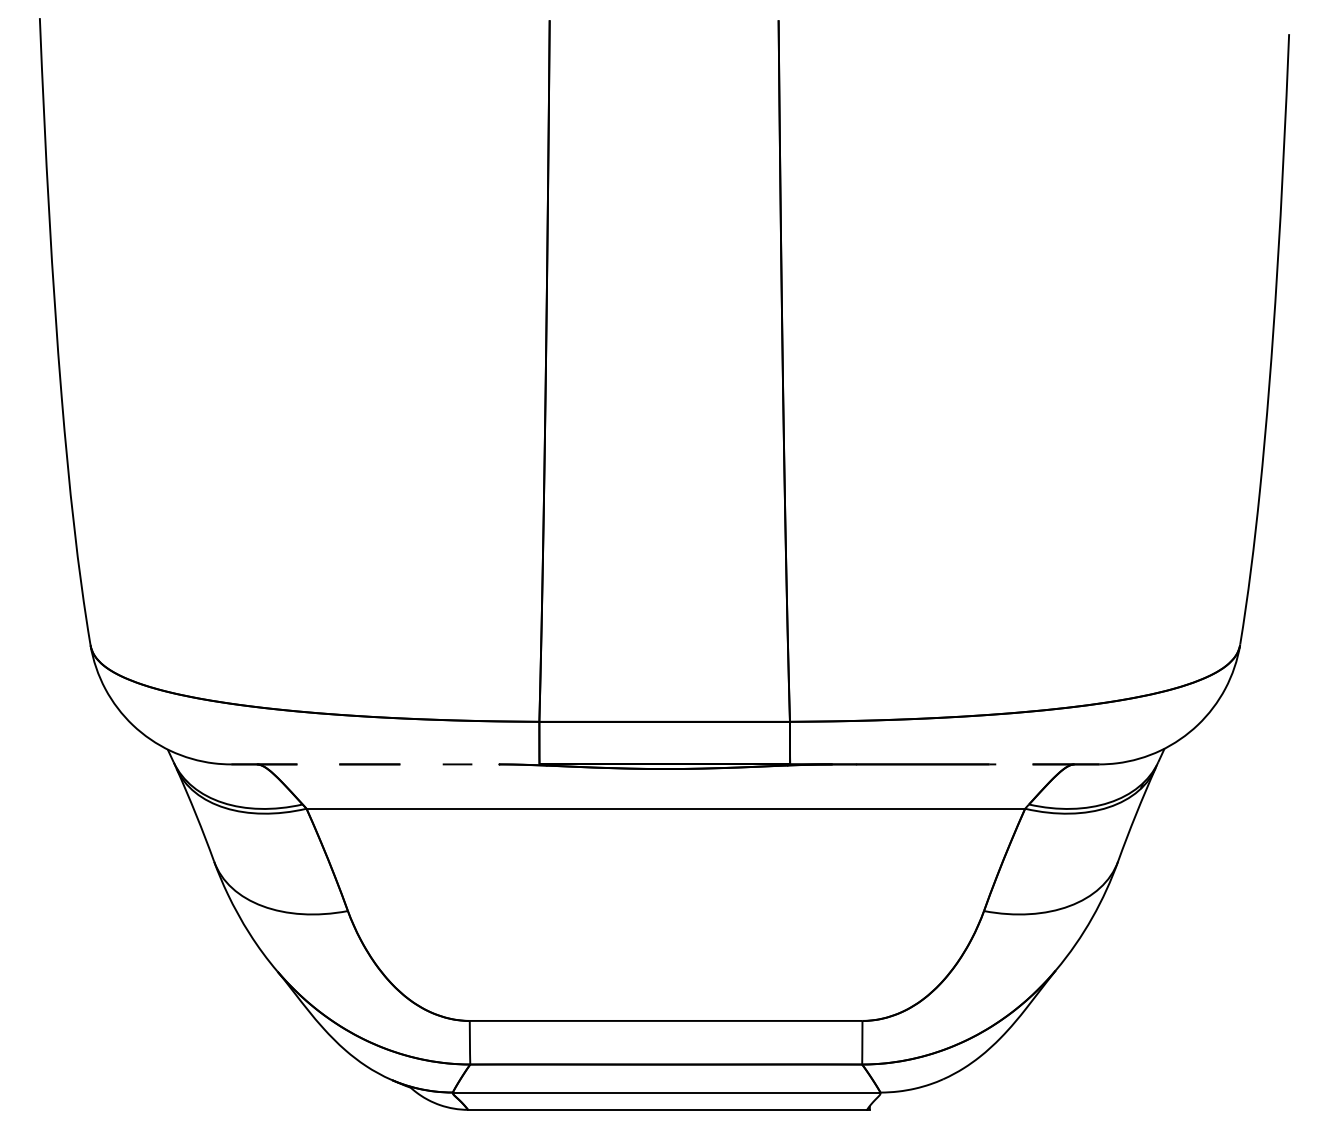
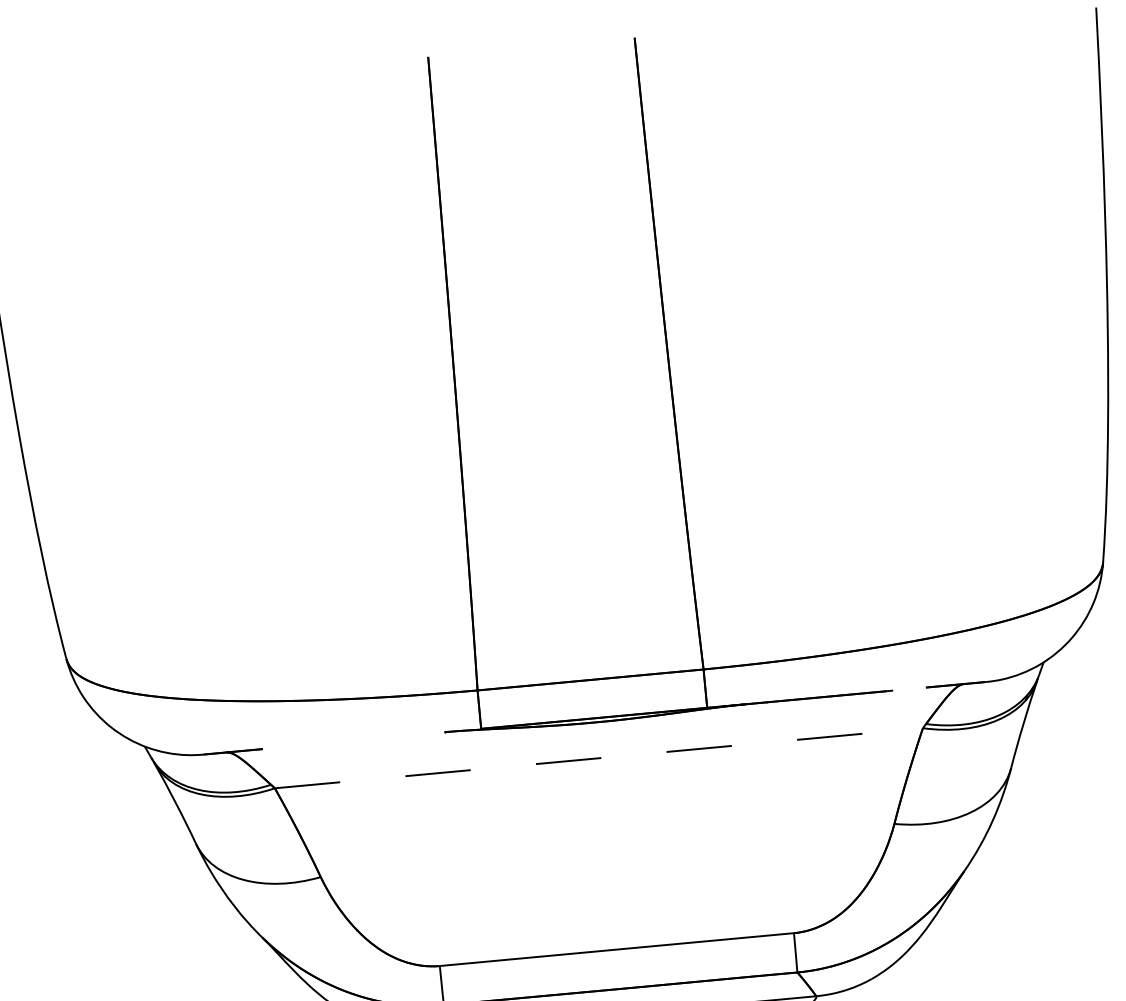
line: (369, 764) -> (327, 743), removed
line: (457, 764) -> (407, 735), removed
line: (666, 808) -> (599, 757), solid -> dashed

